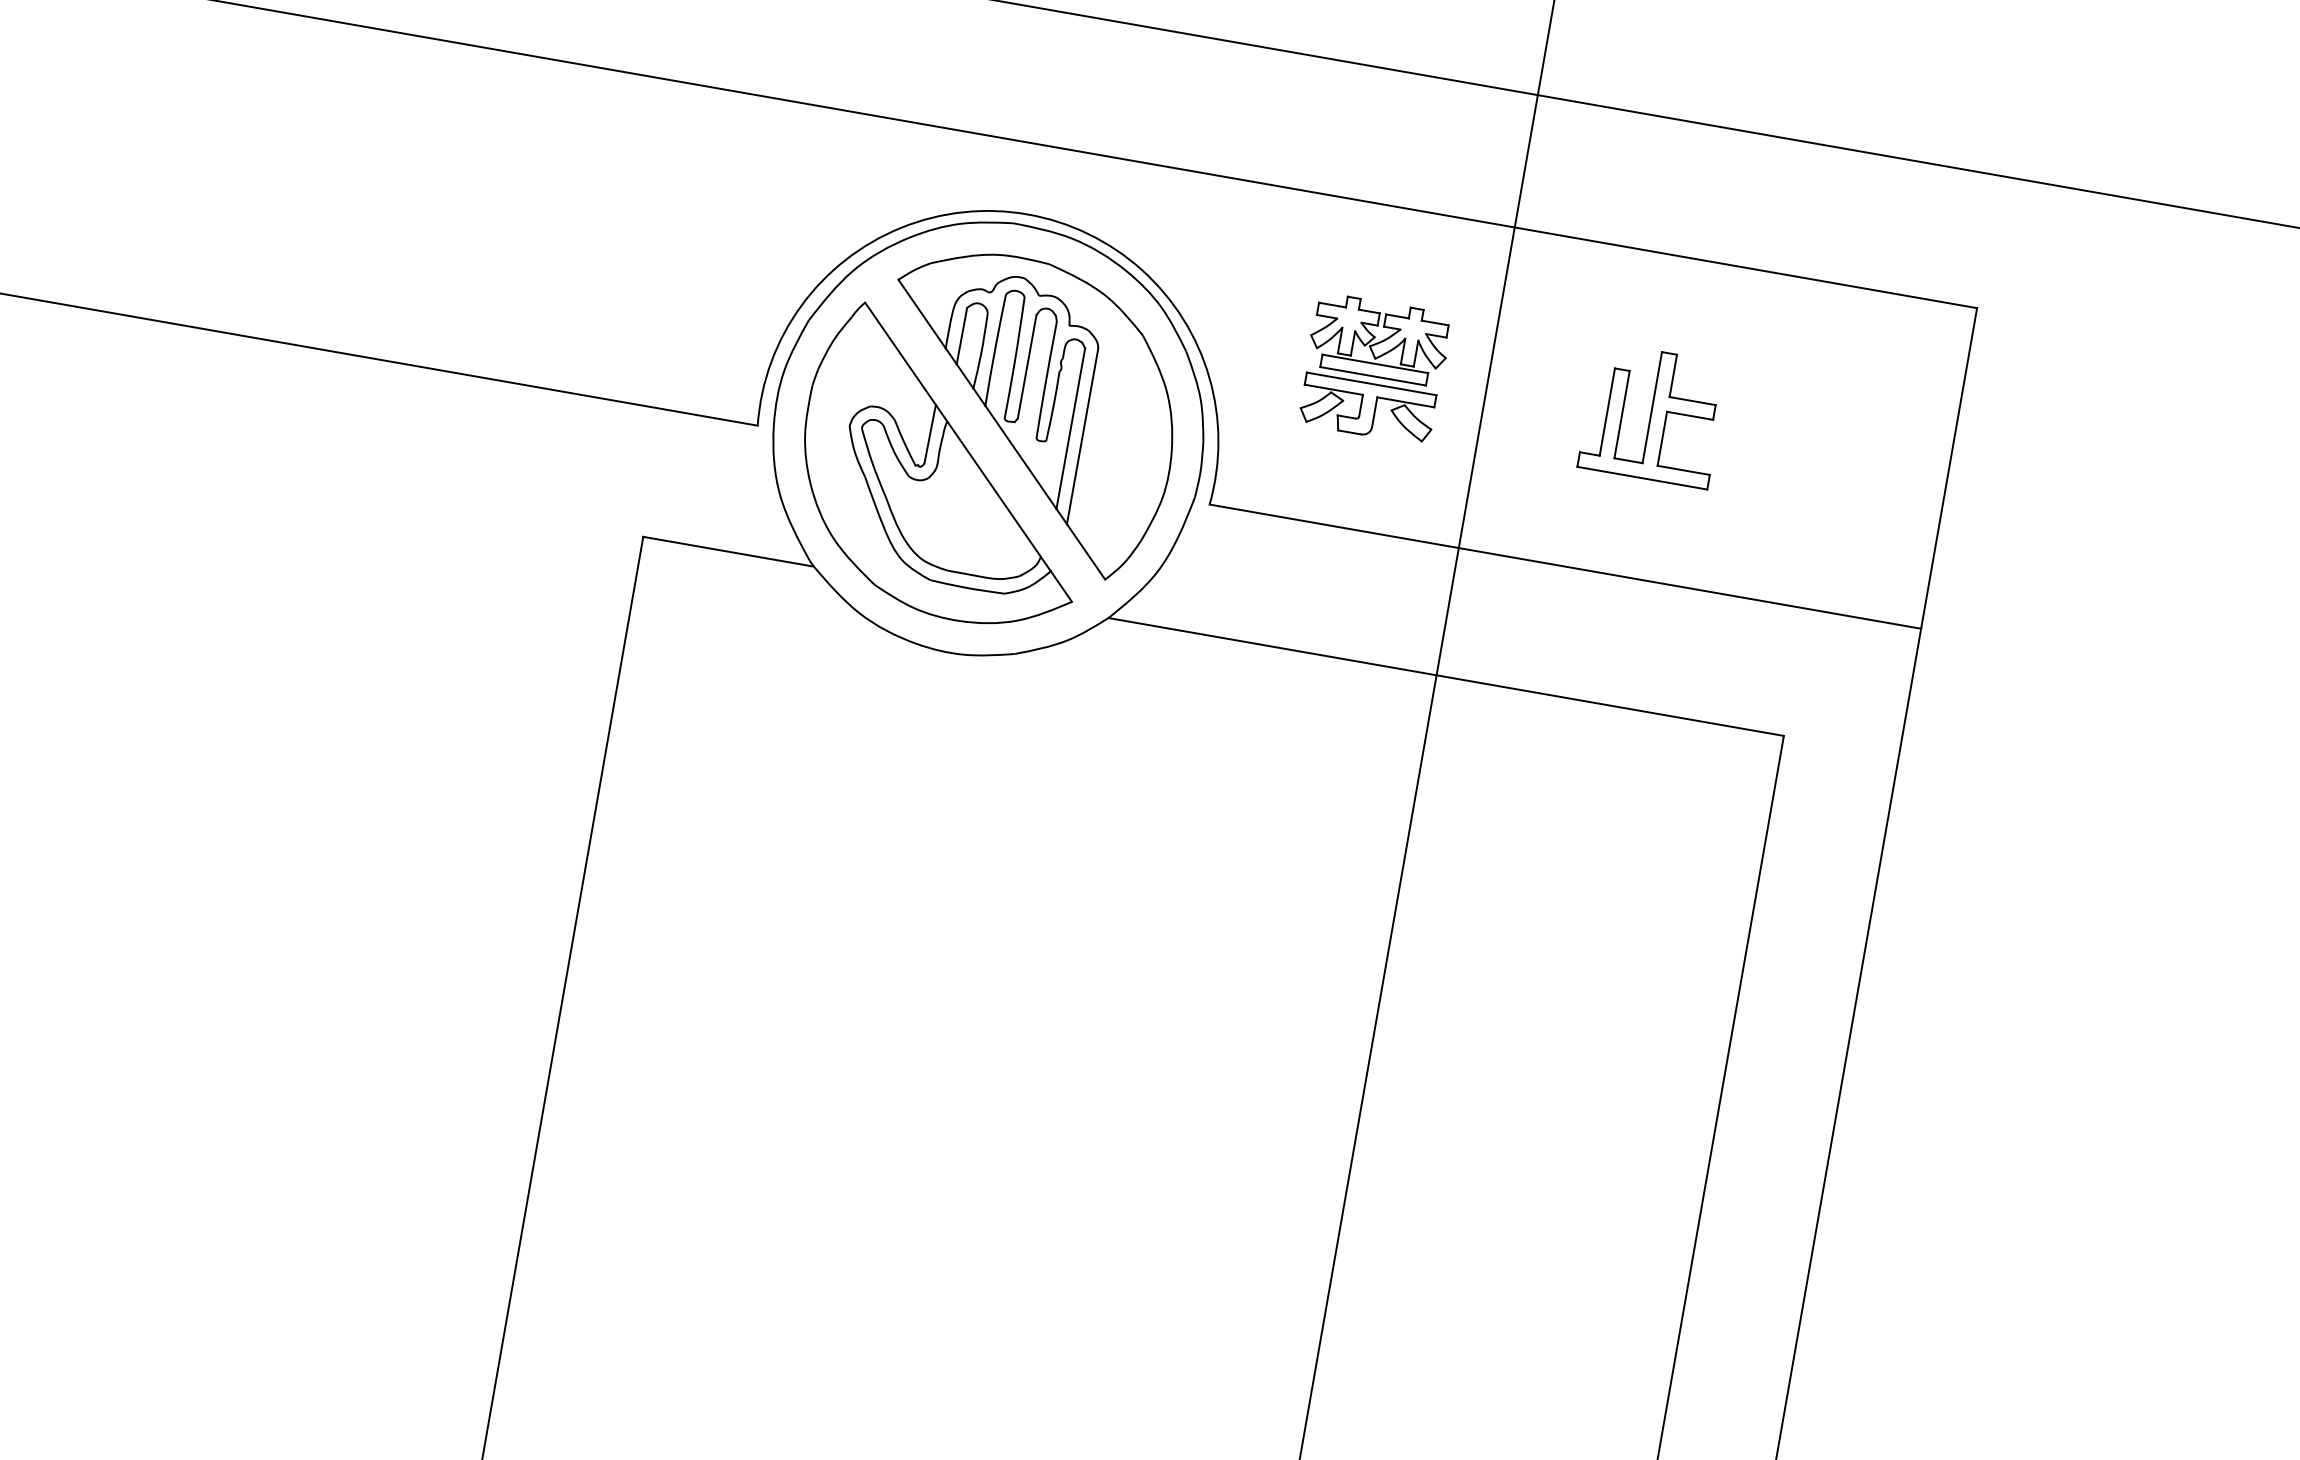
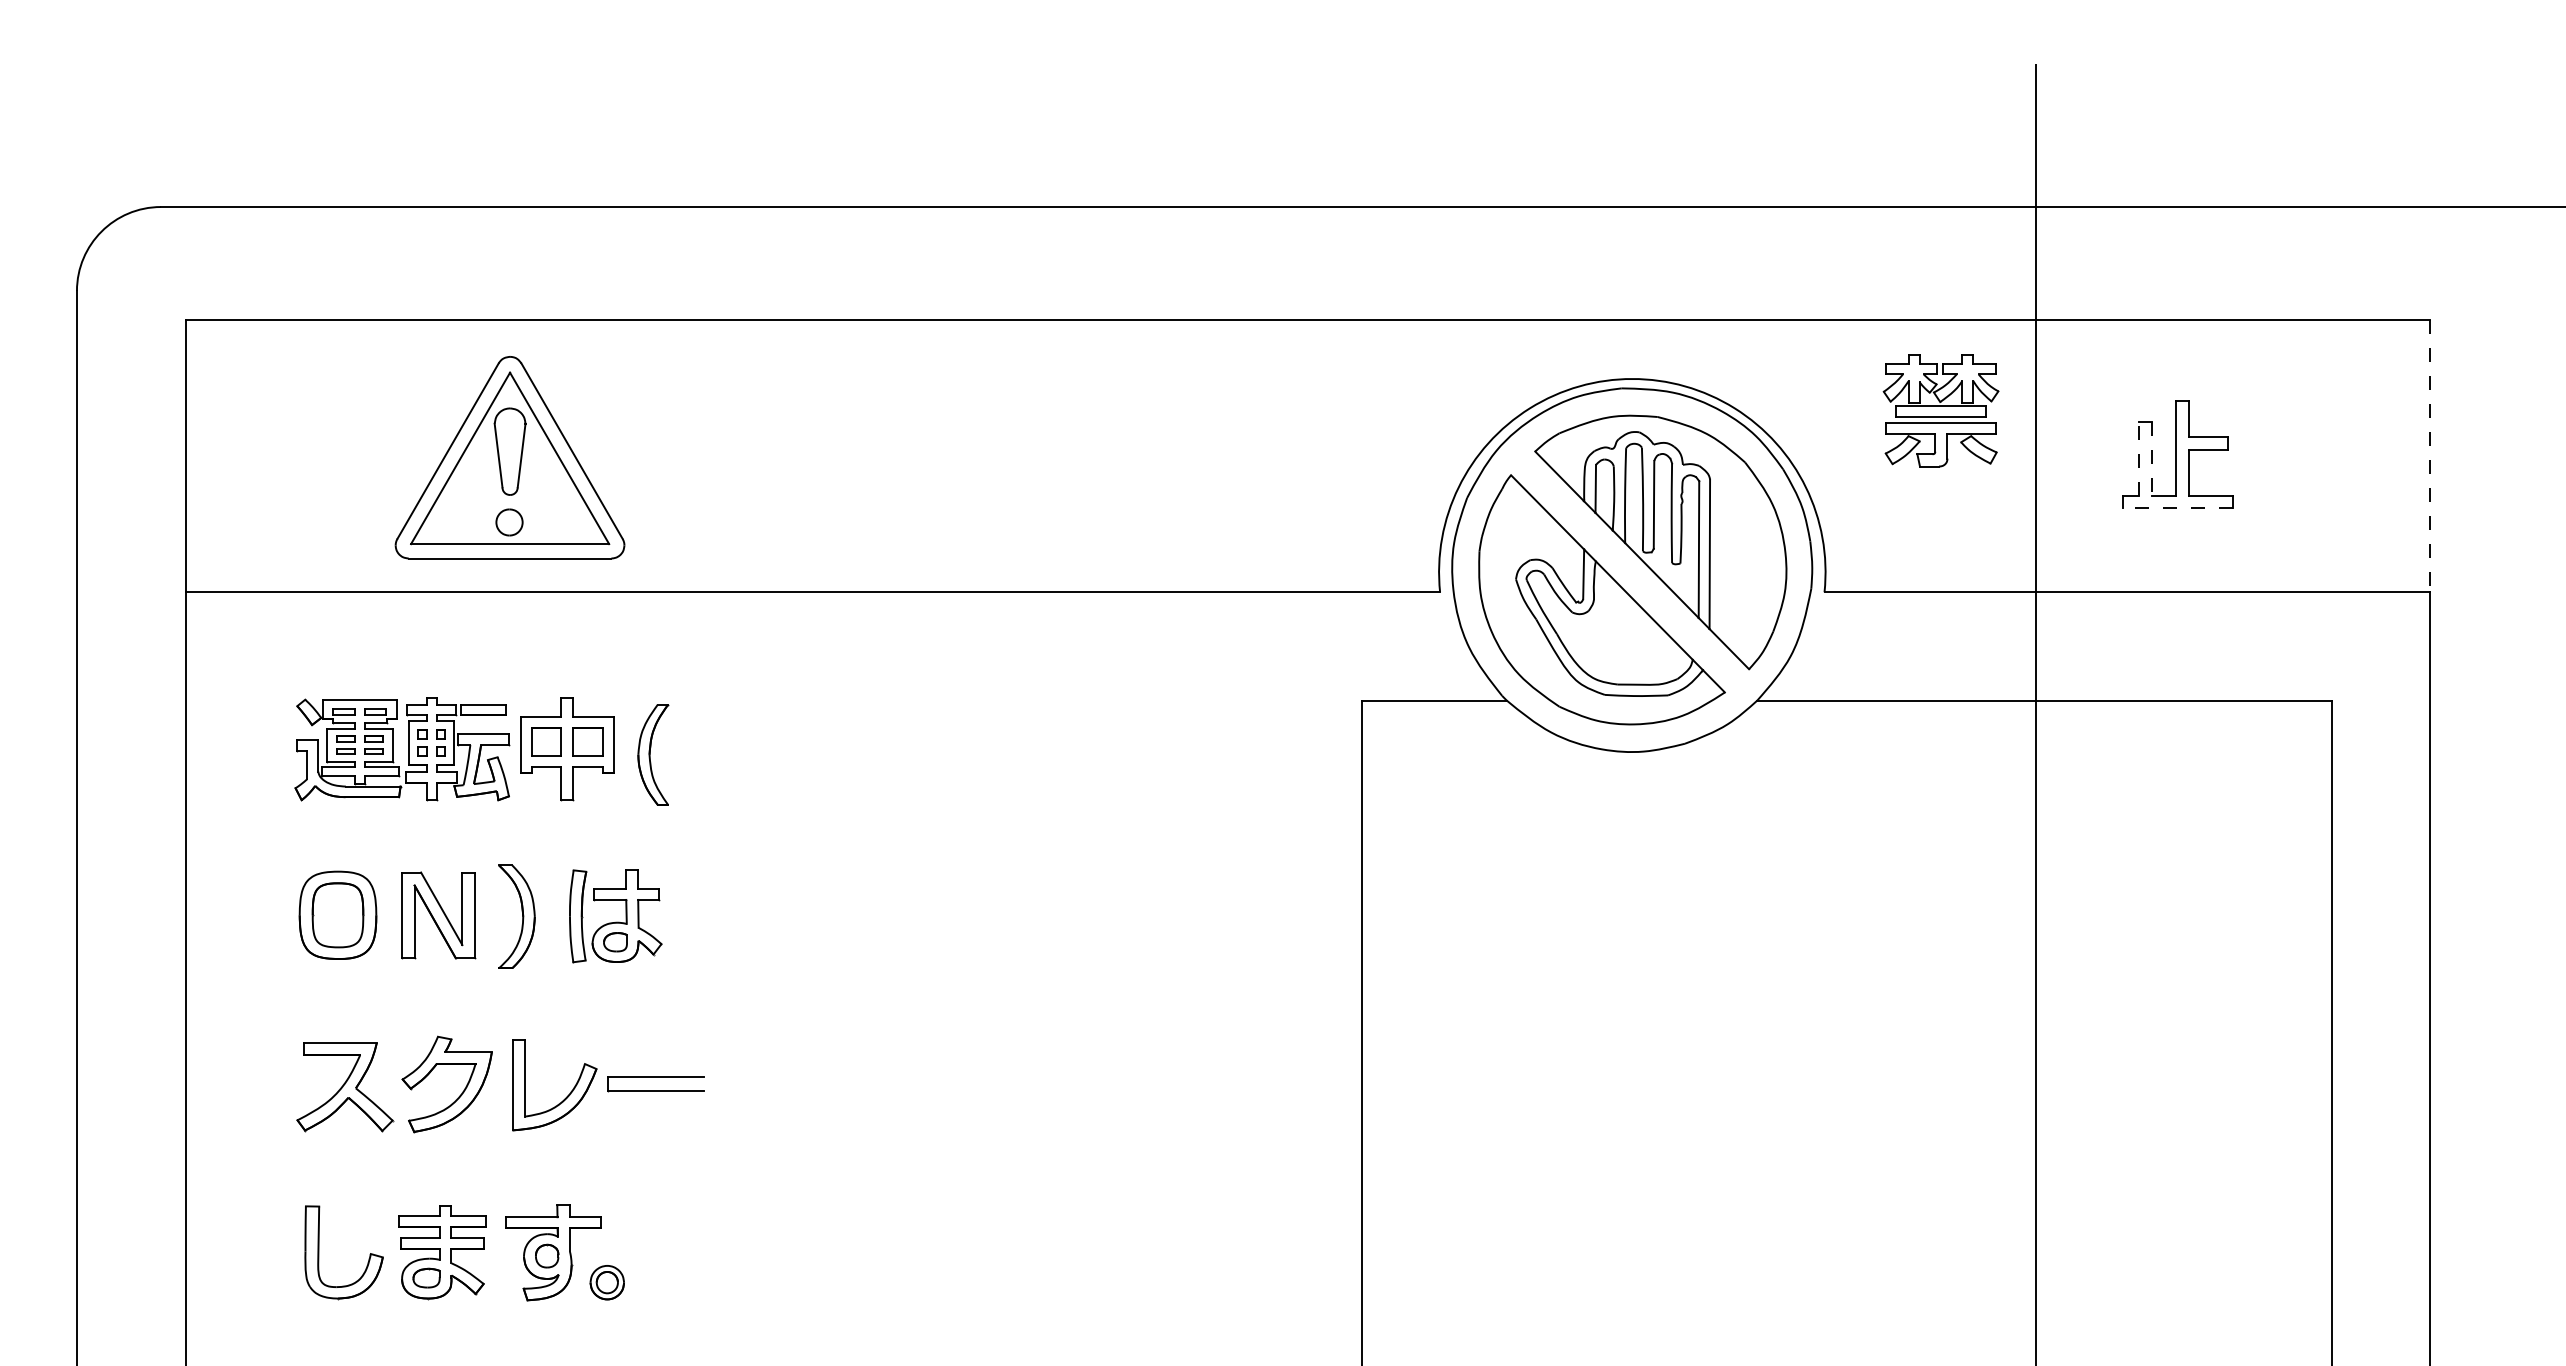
part: (1373, 368) -> (1940, 410), moved
line: (1607, 411) -> (2139, 458), solid -> dashed
line: (1622, 415) -> (2152, 459), solid -> dashed
line: (1948, 469) -> (2429, 456), solid -> dashed
line: (1641, 478) -> (2177, 508), solid -> dashed

